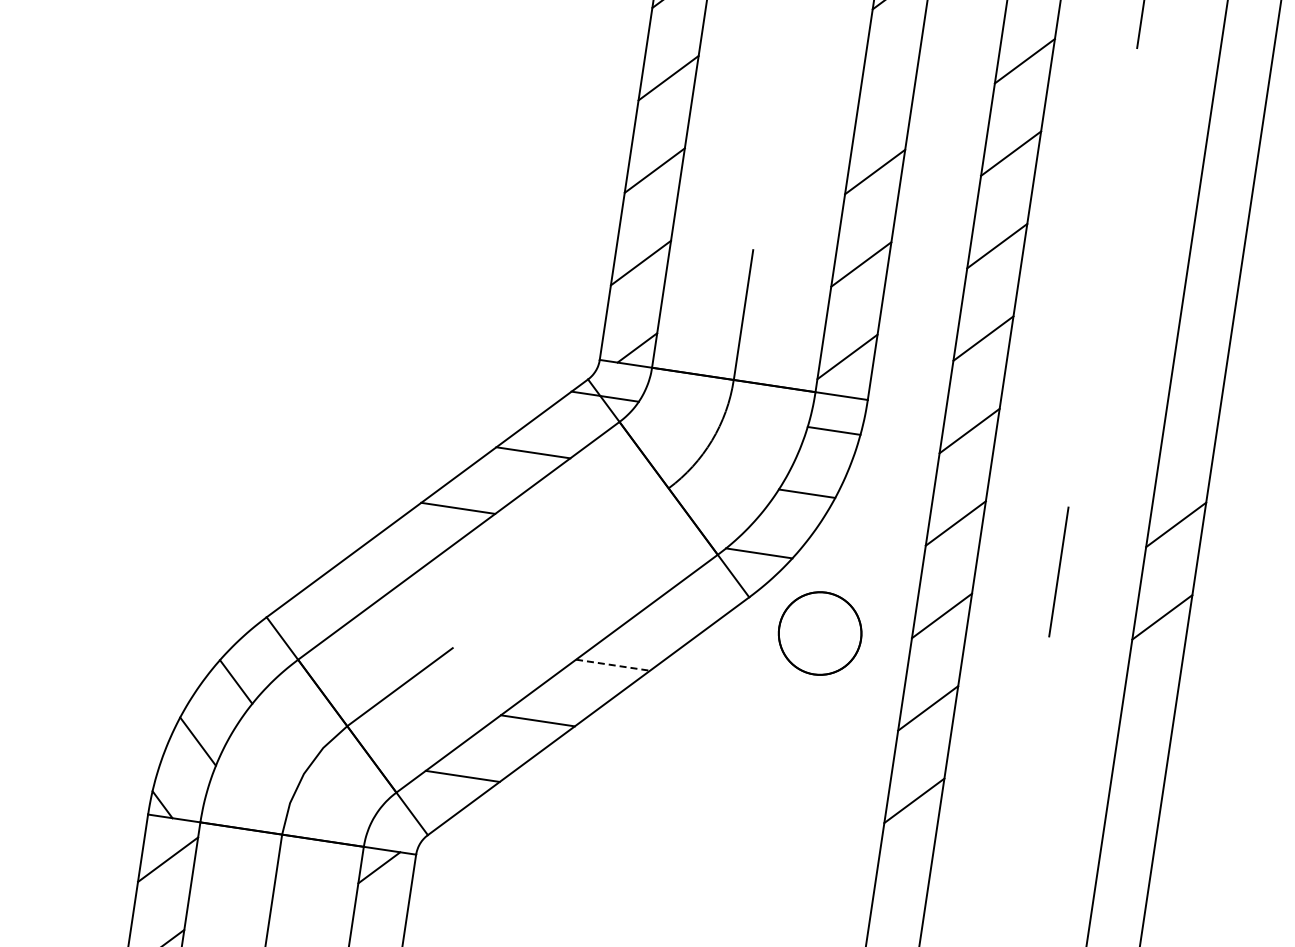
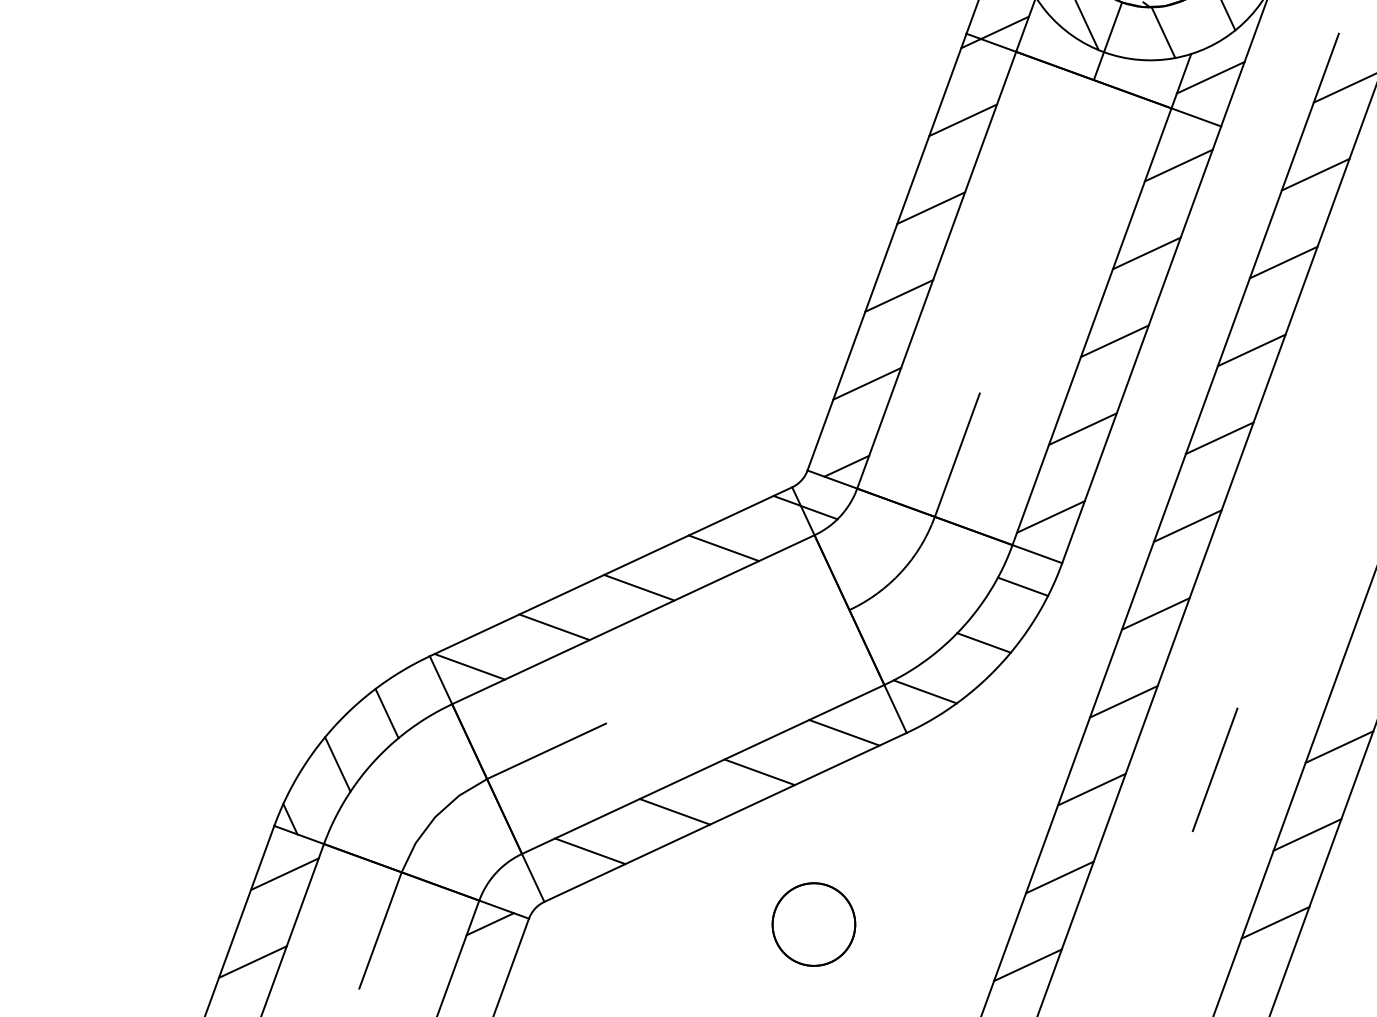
line: (888, 79) -> (1146, 253), added
line: (383, 564) -> (554, 627), added
line: (688, 609) -> (844, 732), added
line: (307, 619) -> (469, 666), added
part: (819, 633) -> (813, 924), moved
line: (613, 665) -> (760, 772), dashed -> solid
line: (1148, 709) -> (1275, 922), added

